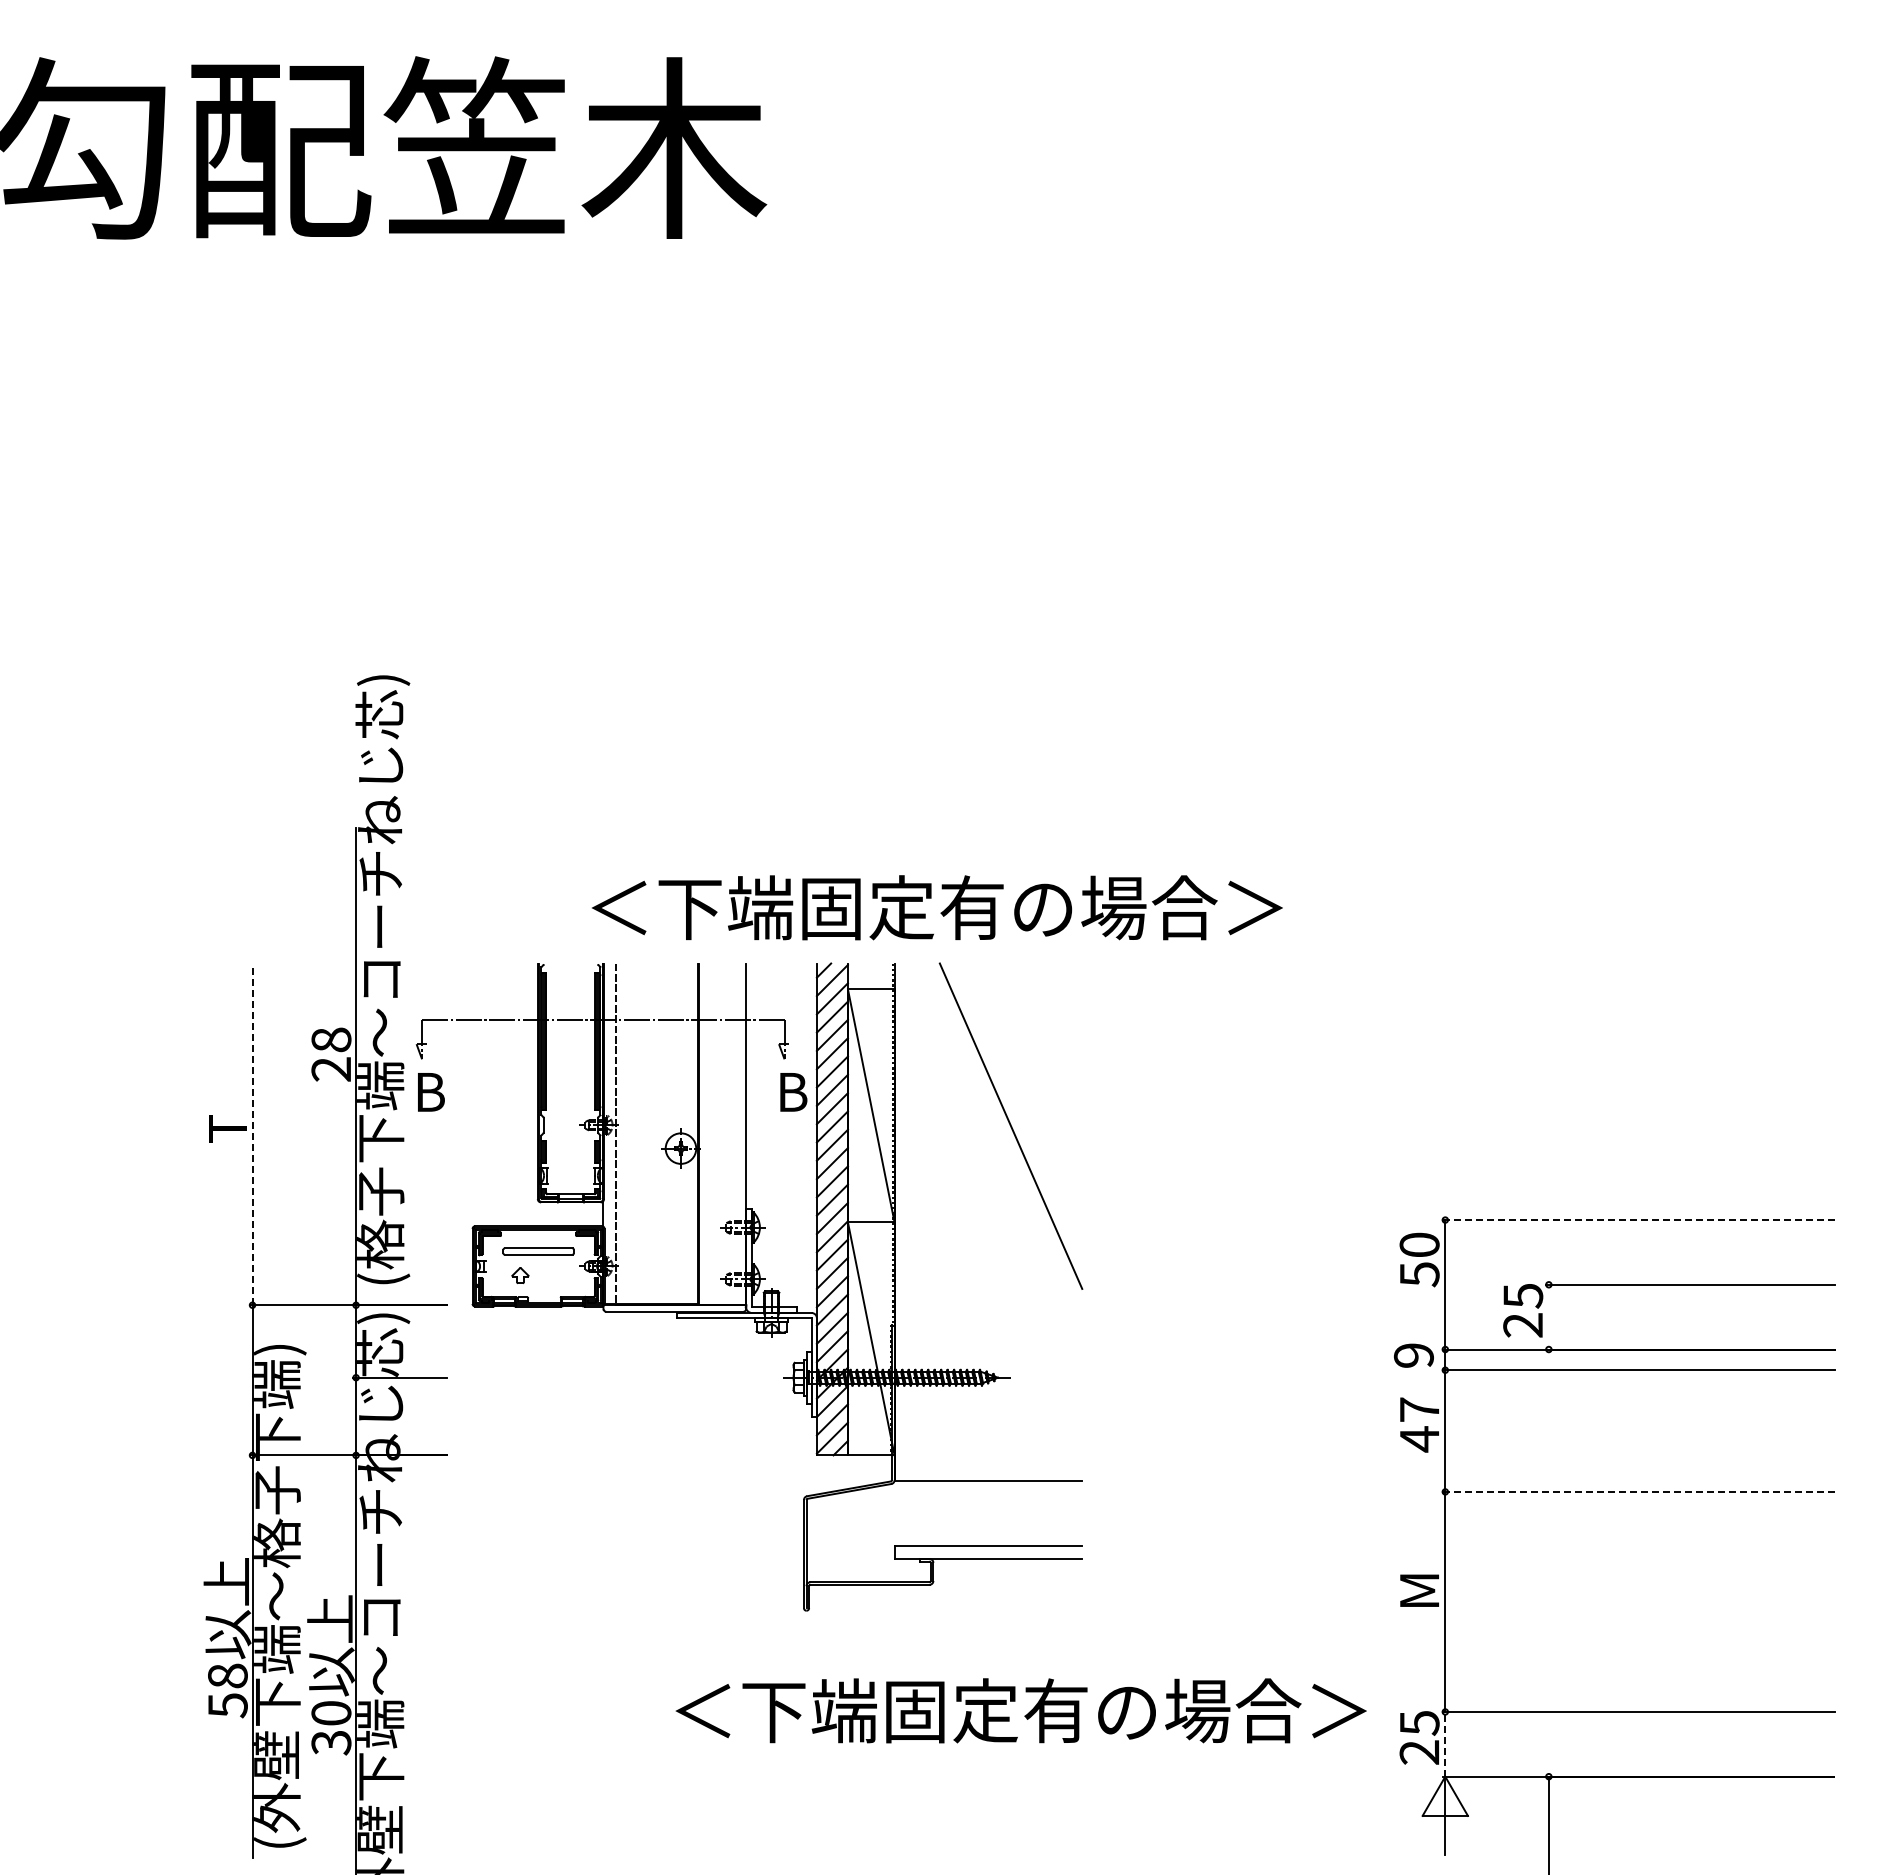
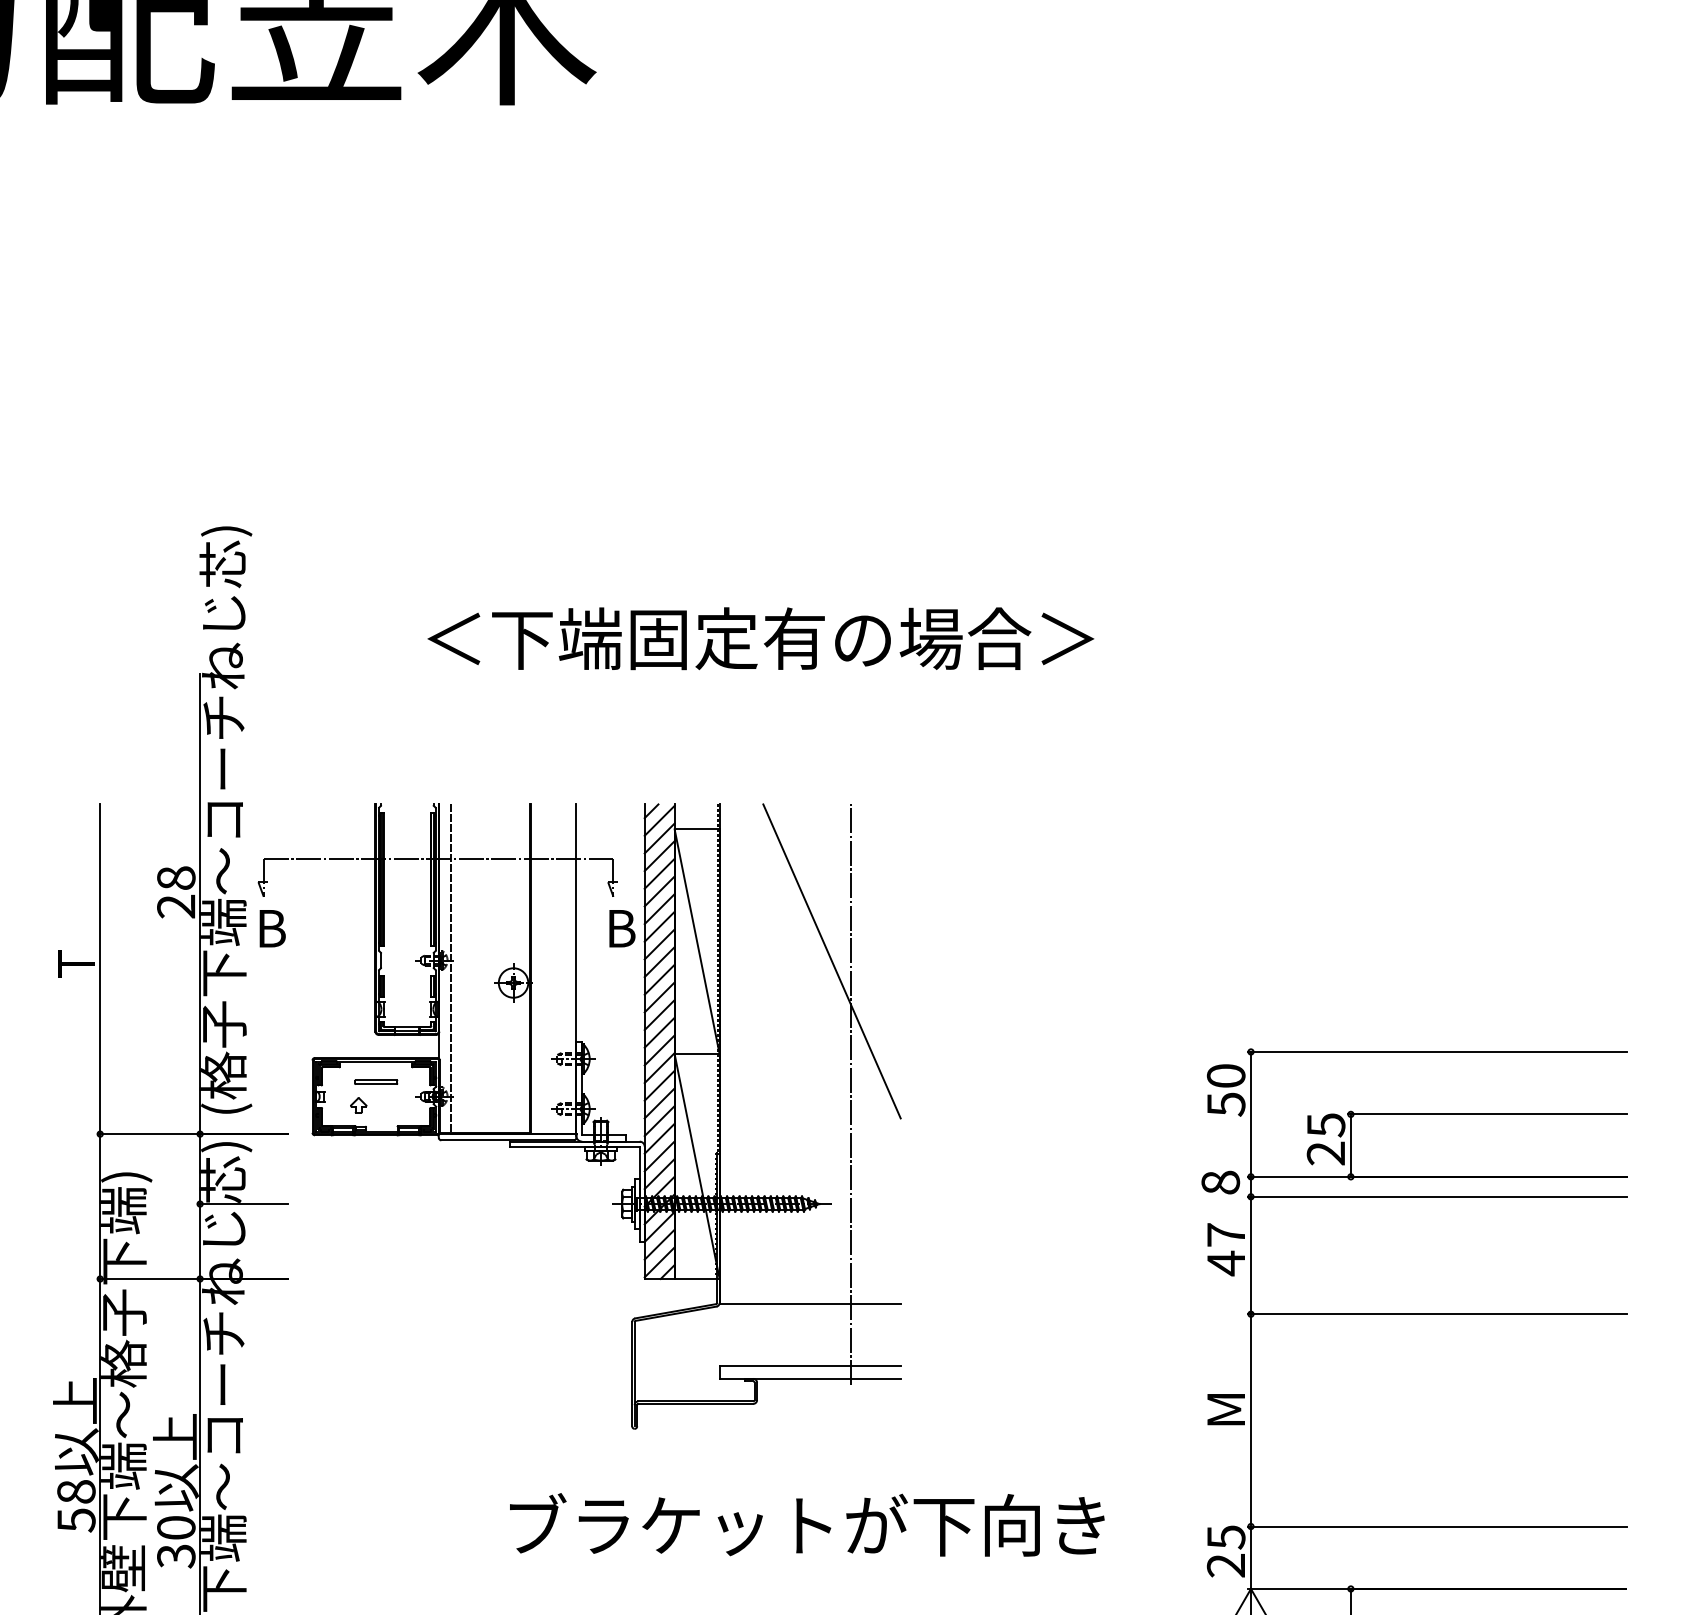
text: (937, 907) -> (761, 638), moved
line: (252, 1134) -> (100, 969), dashed -> solid
line: (1638, 1220) -> (1437, 1052), dashed -> solid
part: (538, 1251) -> (376, 1082), size x0.62
line: (1030, 1264) -> (850, 1094), added
line: (1548, 1316) -> (1350, 1144), added
text: (1413, 1355) -> (1220, 1182), 9 -> 8
line: (1638, 1491) -> (1437, 1313), dashed -> solid
text: (1020, 1710) -> (841, 1525), ＜下端固定有の場合＞ -> ブラケットが下向き
line: (1445, 1743) -> (1251, 1556), dashed -> solid

